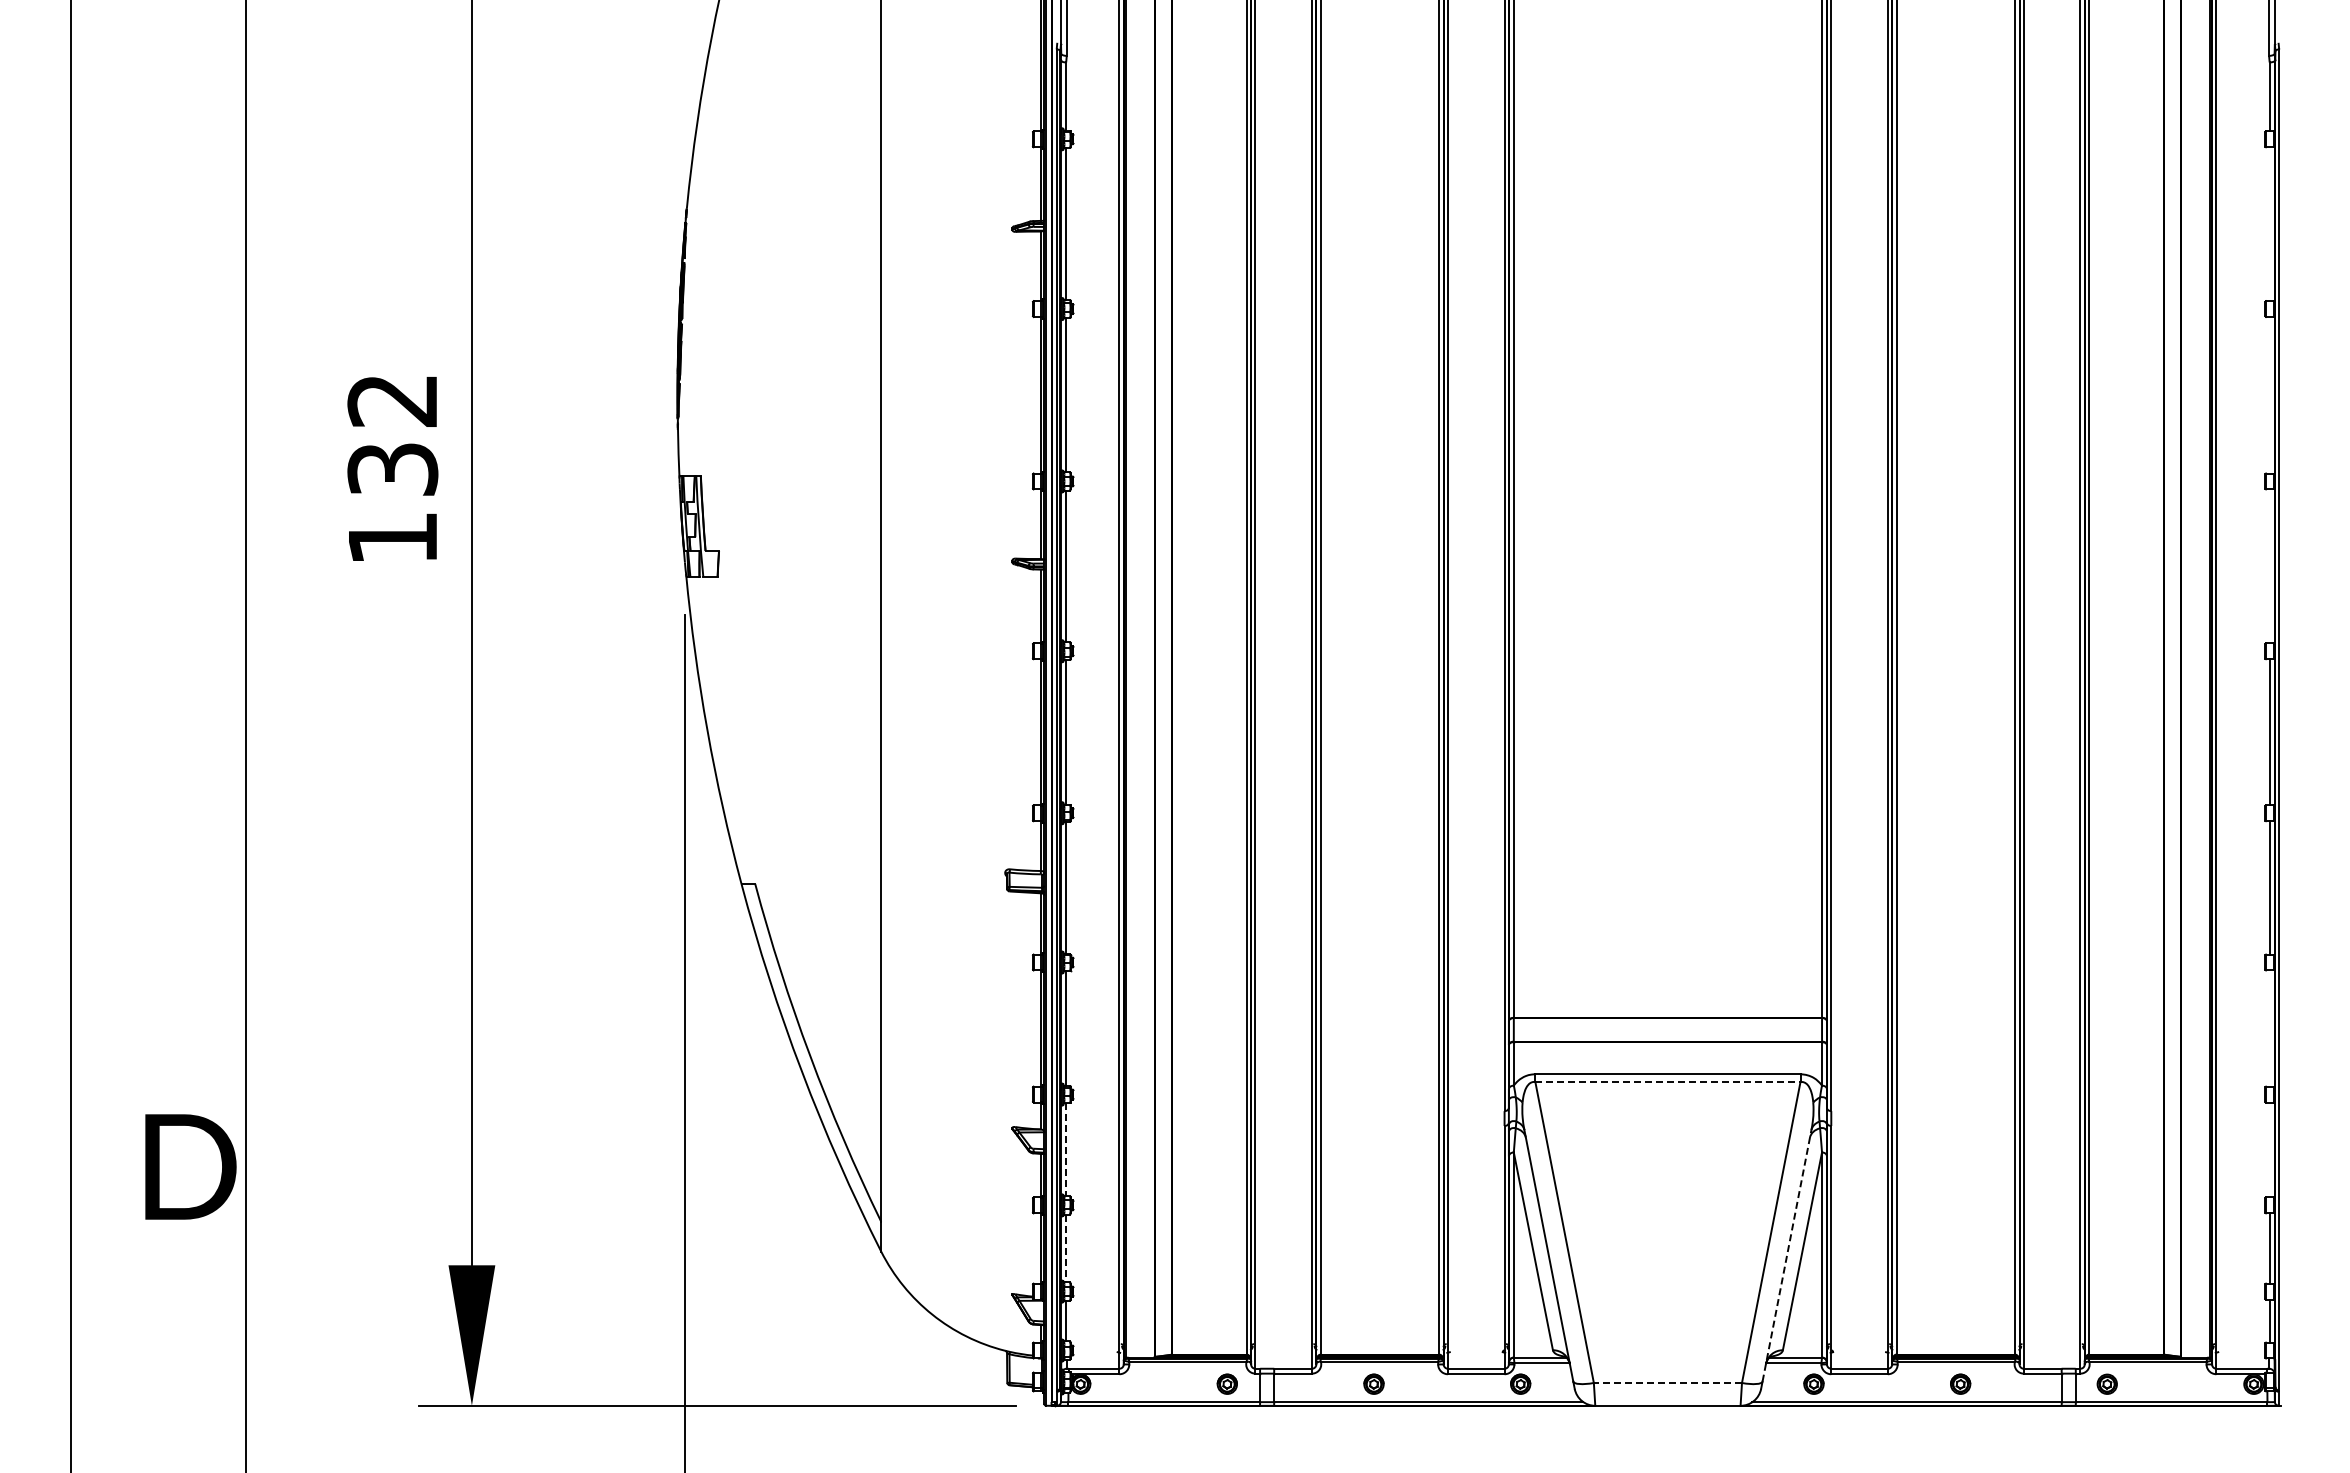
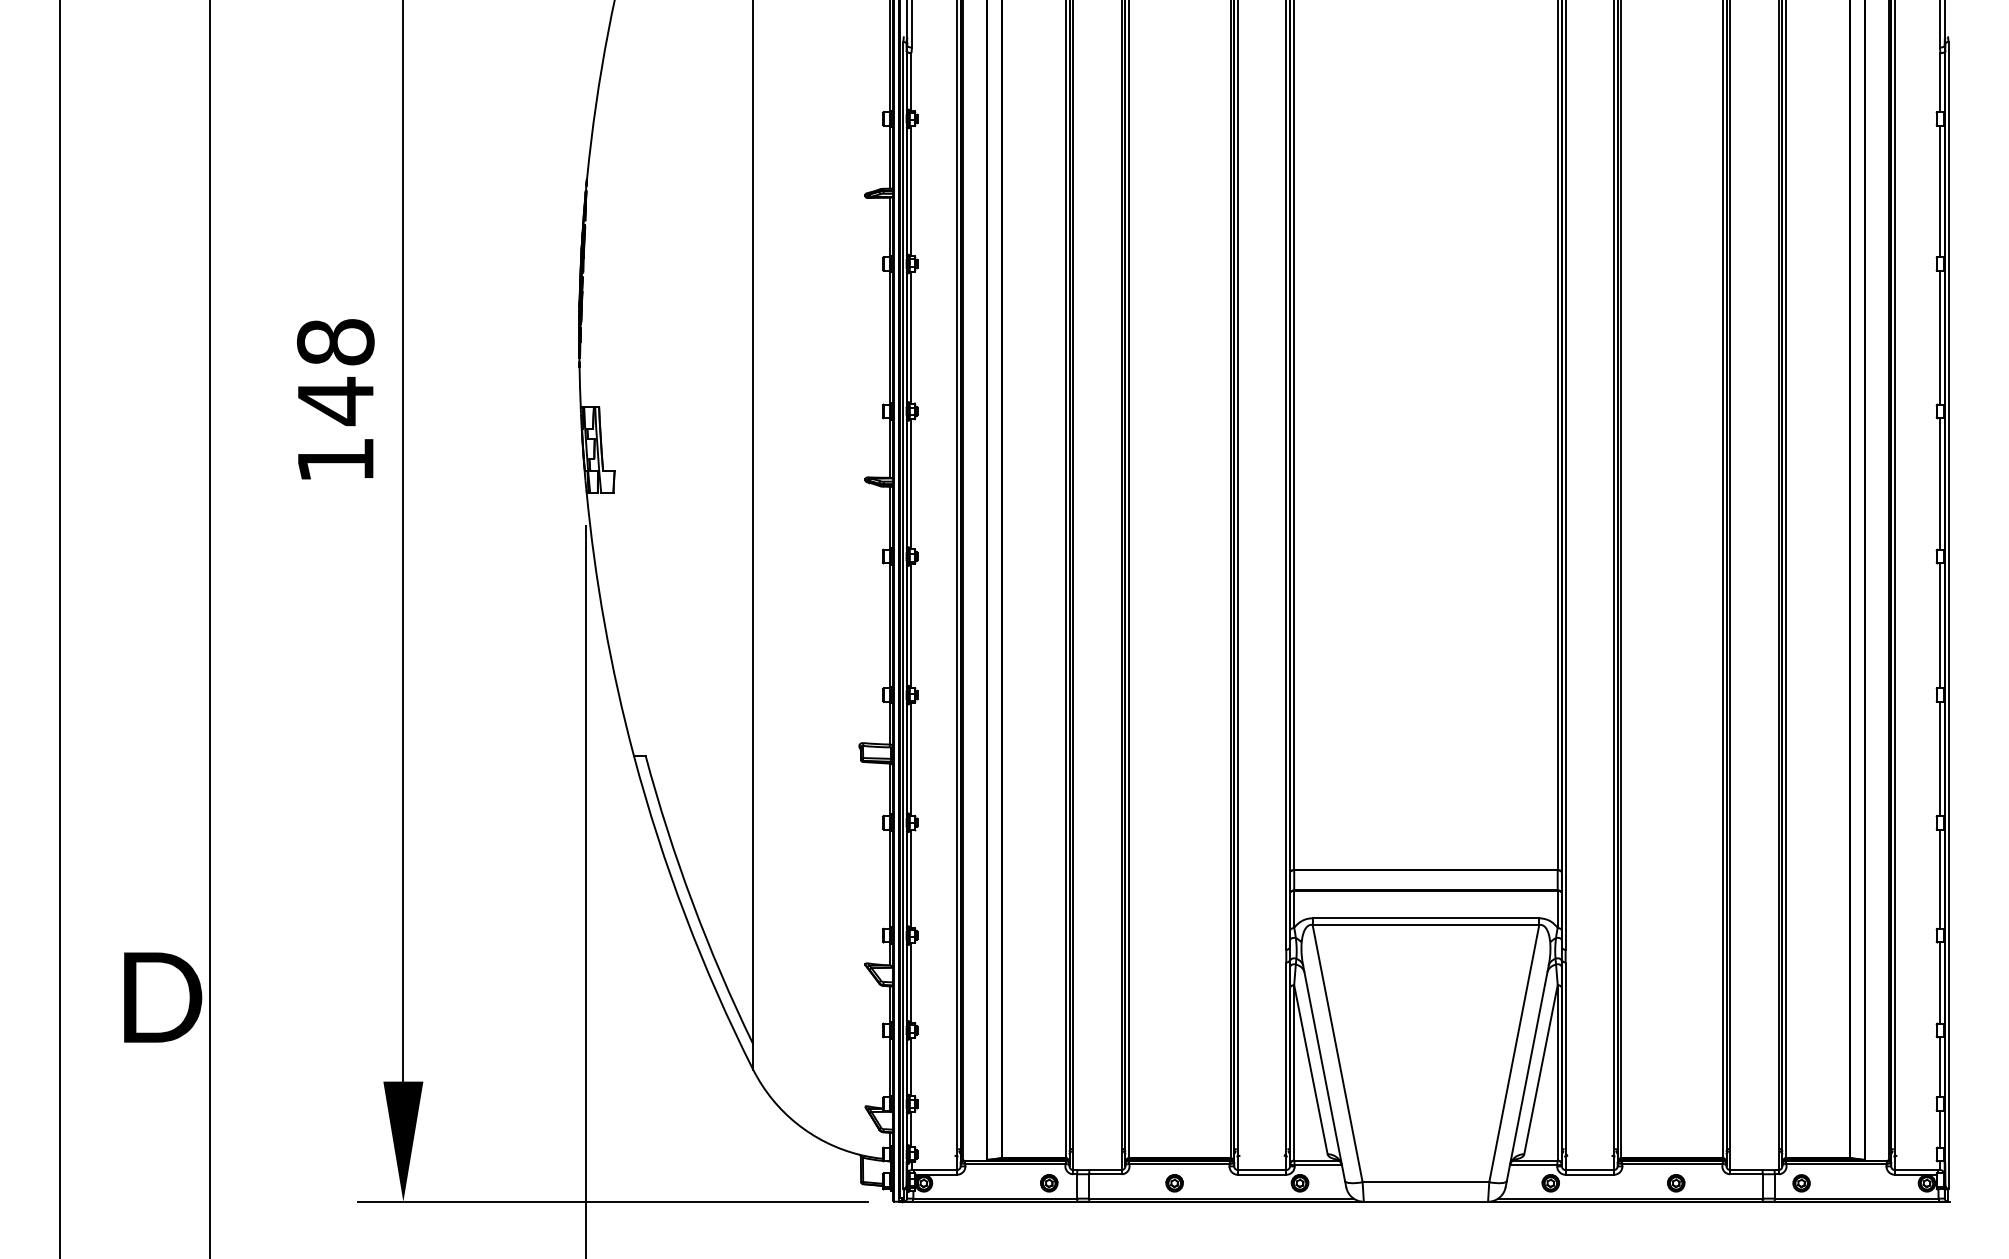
line: (2269, 224) -> (1940, 191), added
line: (2269, 394) -> (1940, 337), added
text: (392, 435) -> (335, 372), 132 -> 148
line: (2269, 566) -> (1940, 484), added
line: (2269, 1028) -> (1940, 879), added
line: (1667, 1082) -> (1425, 925), dashed -> solid
line: (2269, 1149) -> (1940, 982), added
line: (1066, 1150) -> (911, 983), dashed -> solid
line: (1066, 1248) -> (911, 1067), dashed -> solid
line: (1787, 1255) -> (1528, 1073), dashed -> solid
line: (1667, 1382) -> (1425, 1181), dashed -> solid

